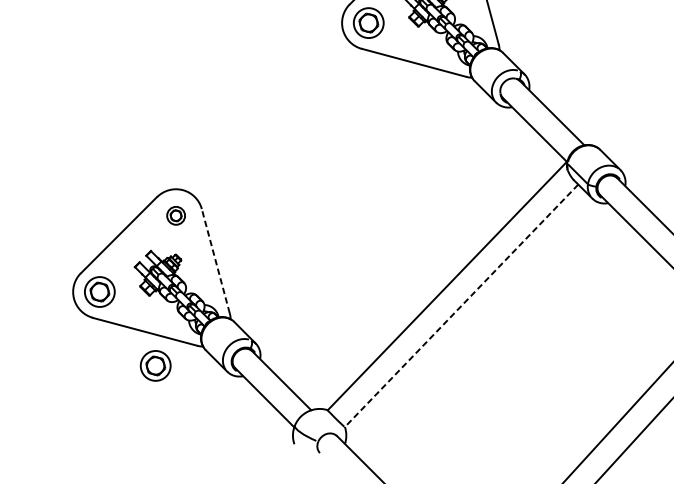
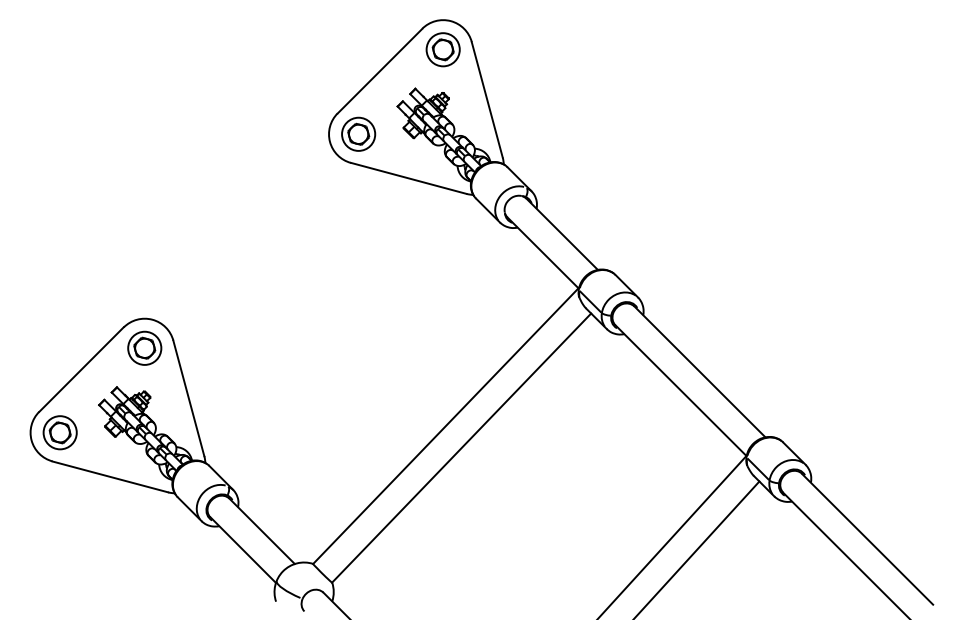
part: (175, 215) -> (144, 347), size x1.67
line: (215, 261) -> (188, 398), dashed -> solid
line: (461, 306) -> (461, 448), dashed -> solid
part: (155, 365) -> (121, 514), removed

